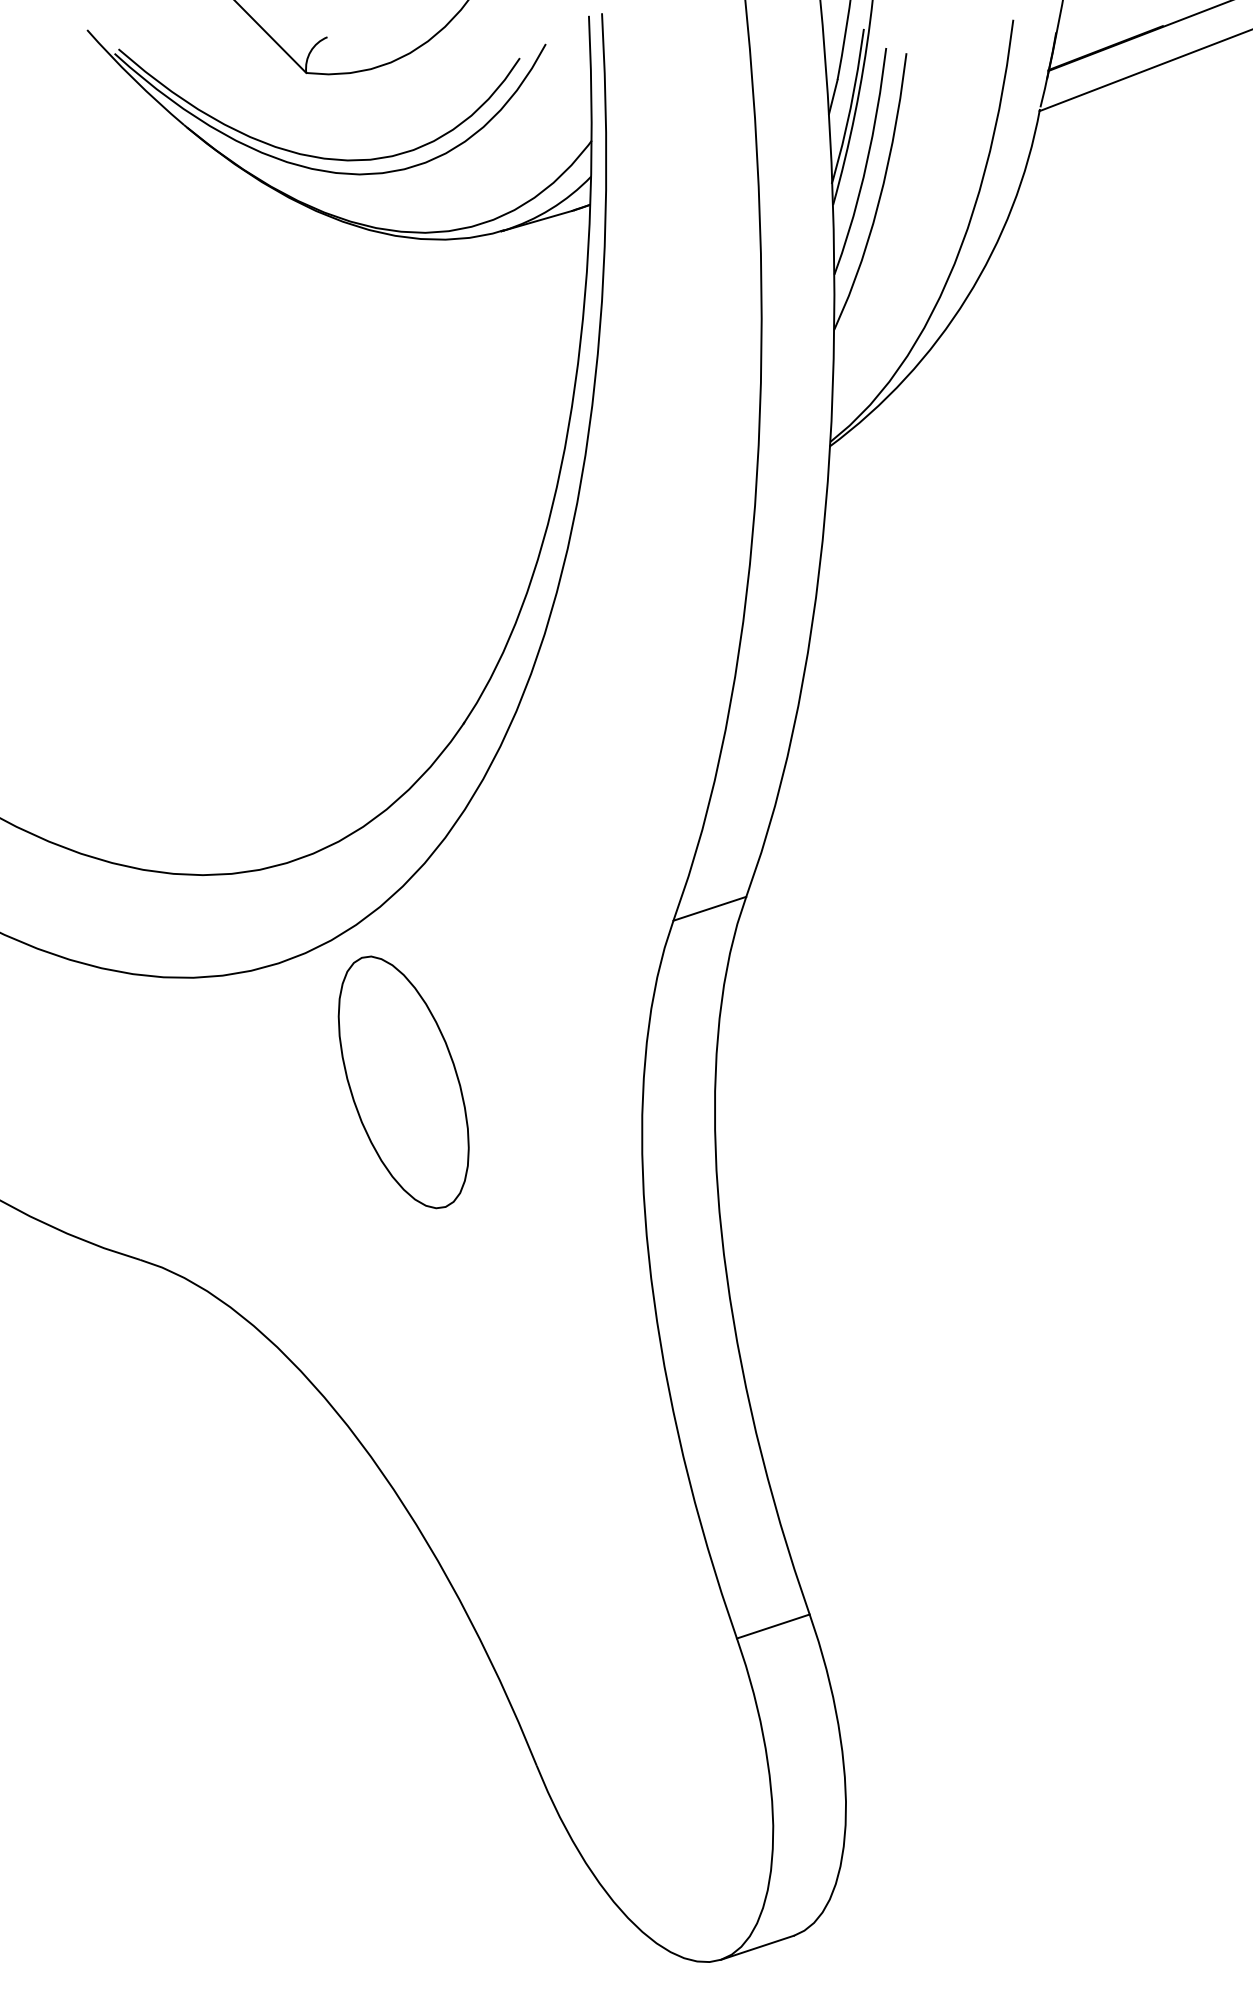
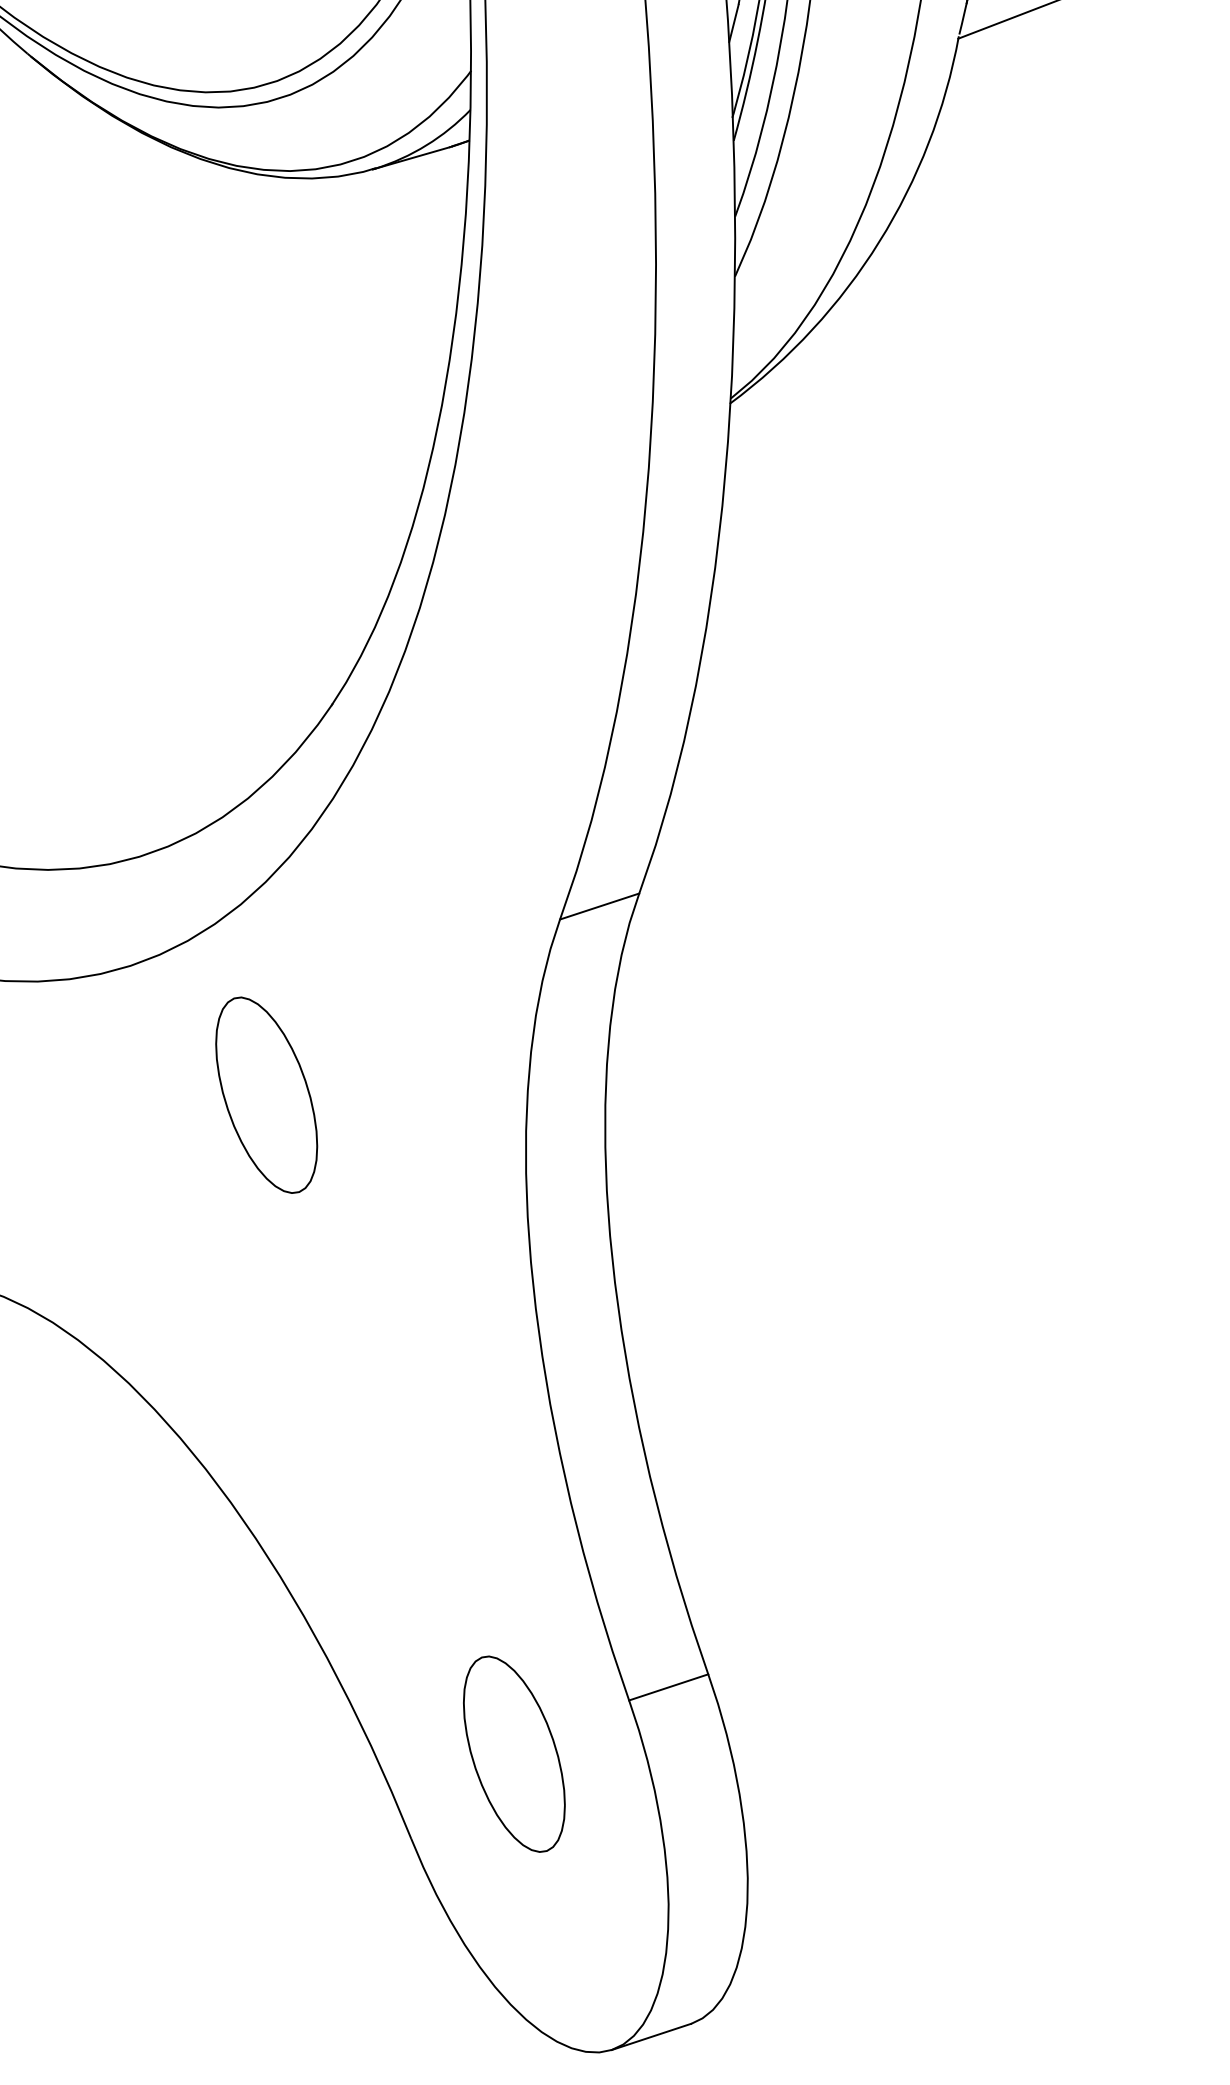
part: (403, 1081) -> (266, 1094), size x0.71
part: (631, 1687) -> (514, 1753), added

